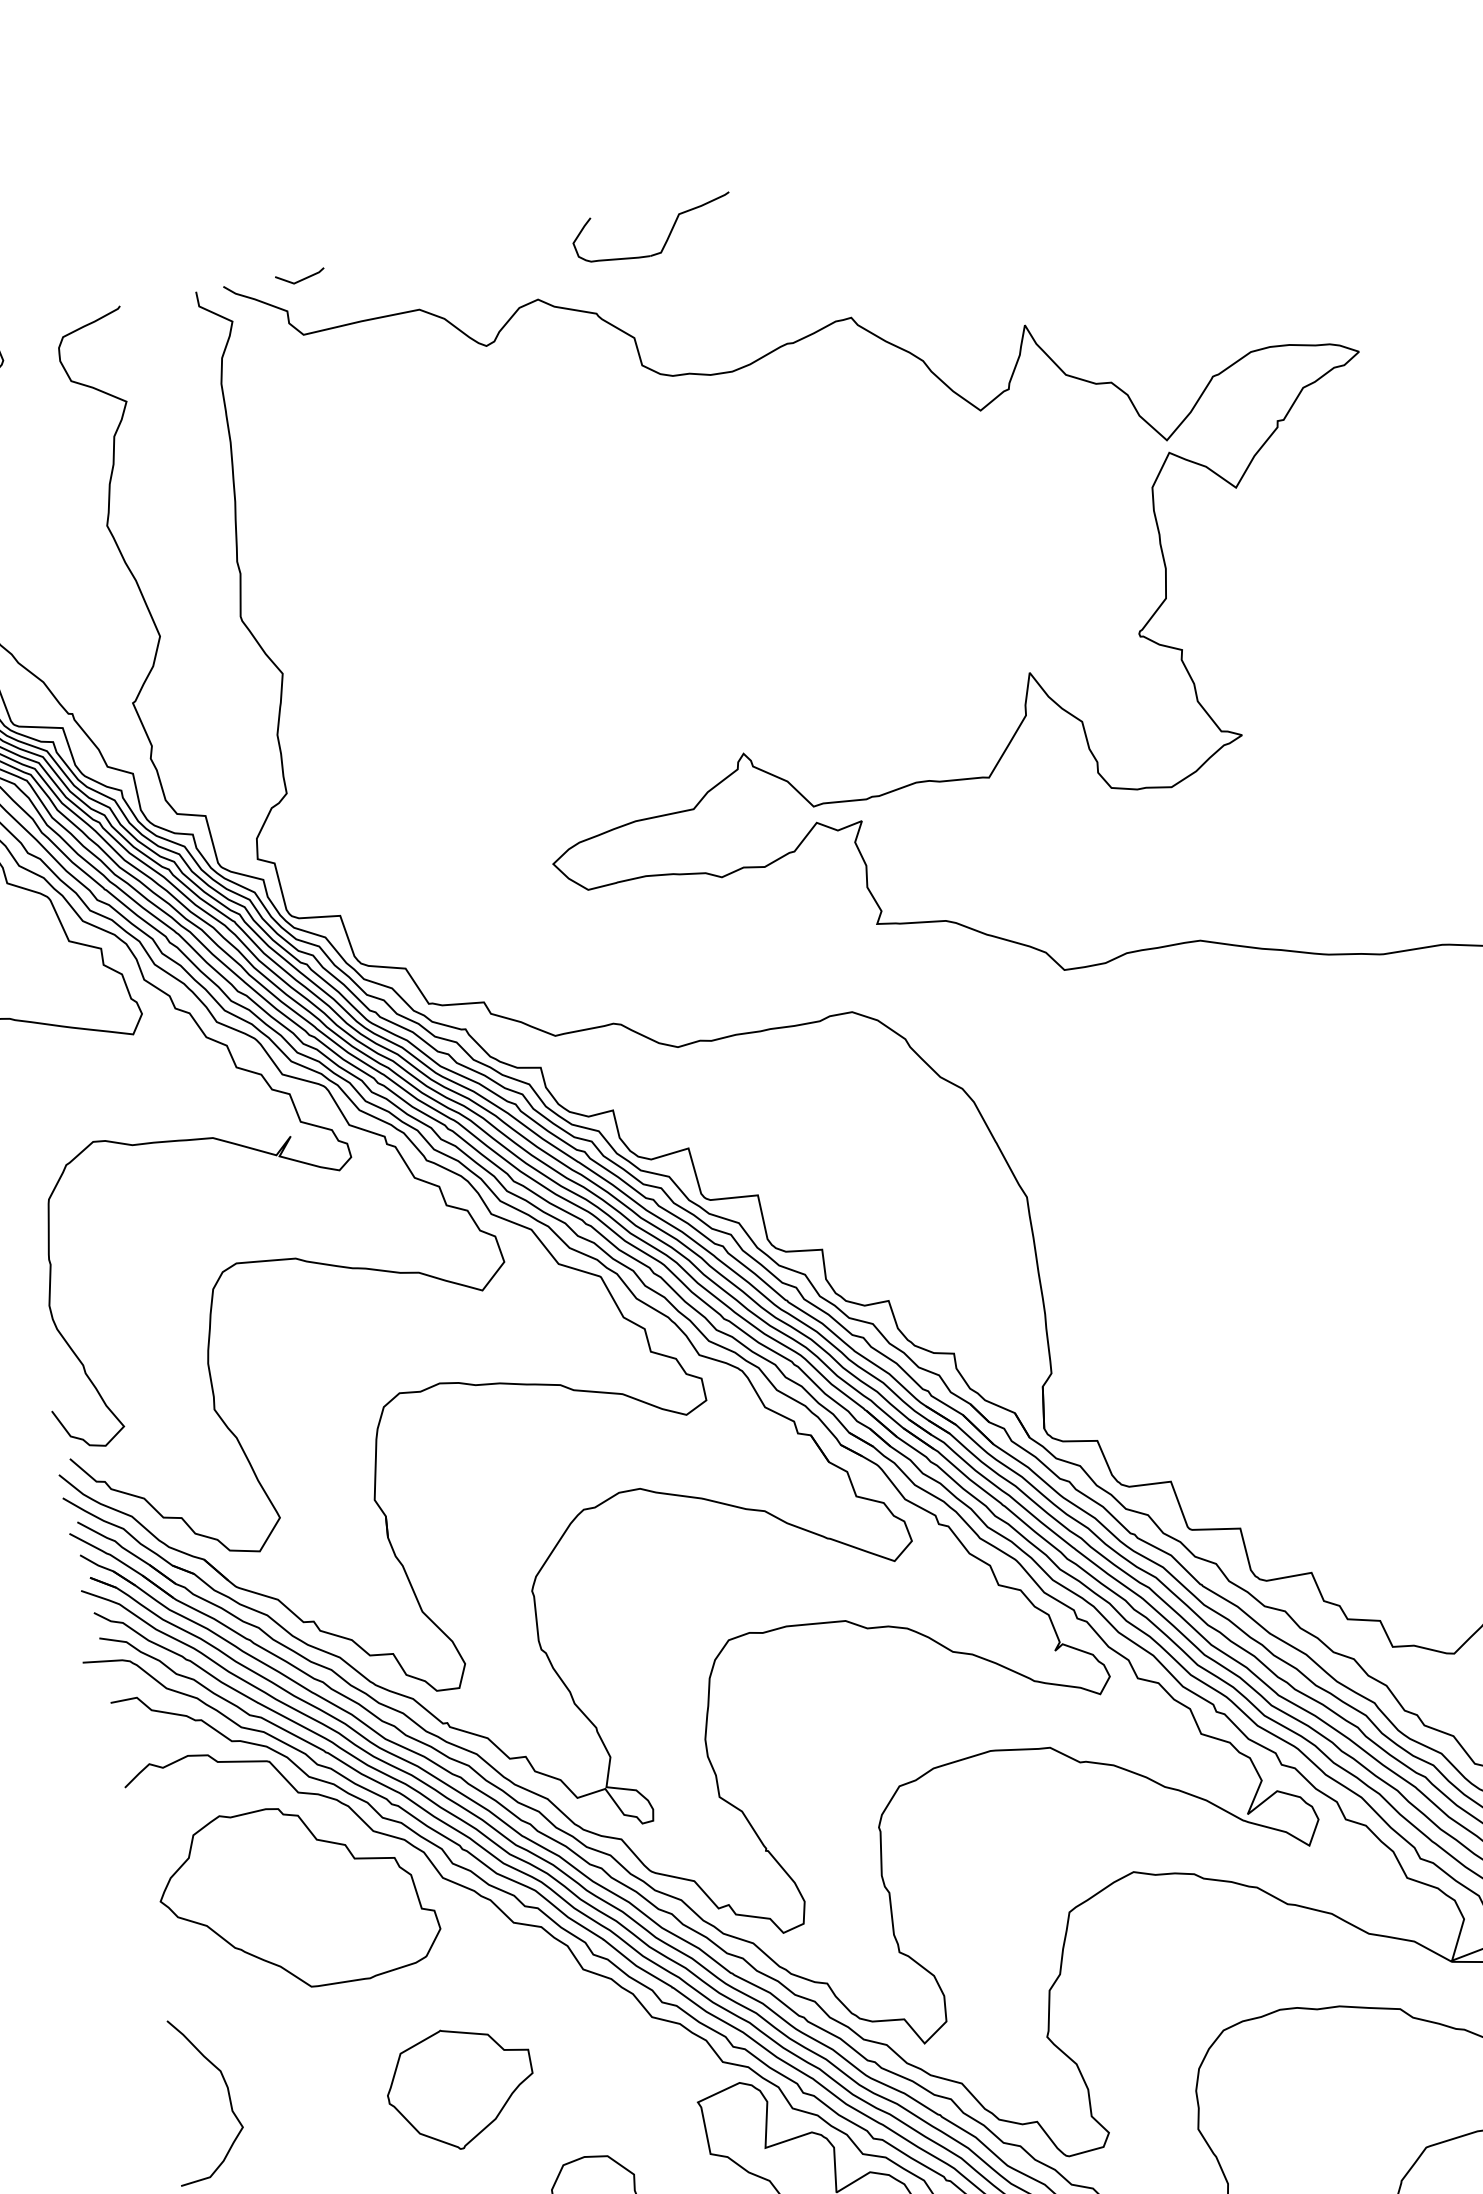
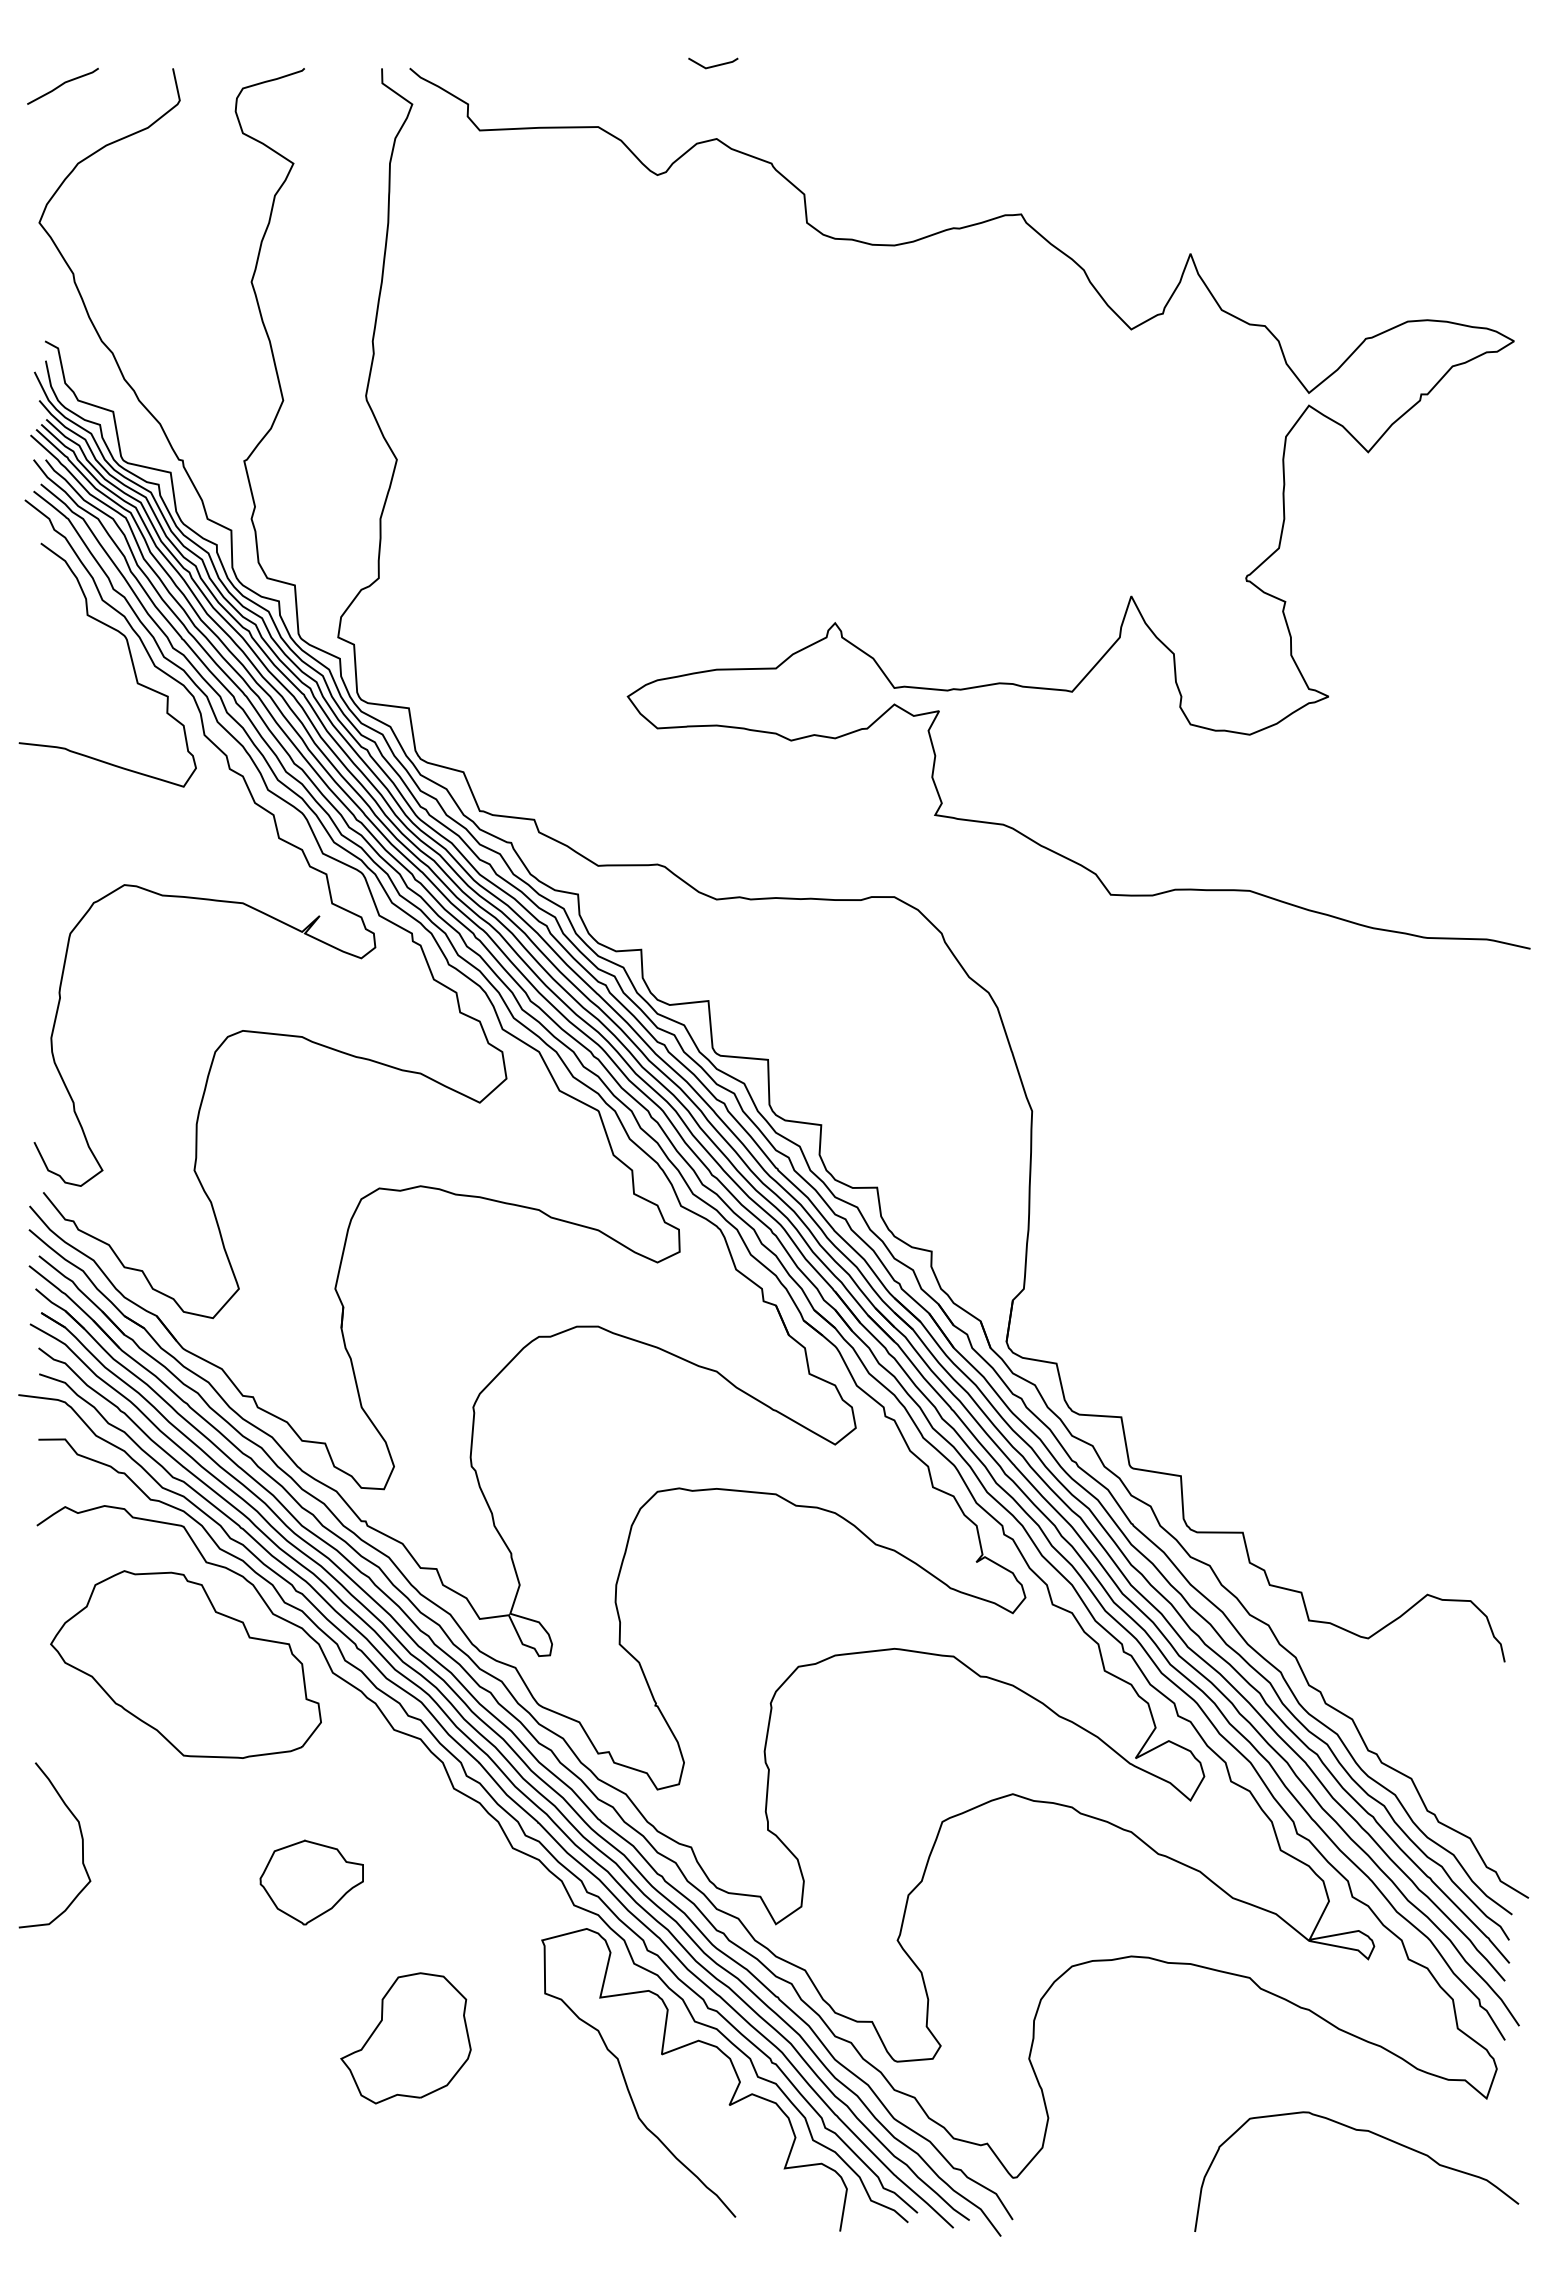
part: (666, 238) -> (854, 102), removed
line: (301, 279) -> (713, 65), moved
part: (460, 2087) -> (311, 1882), size x0.7

